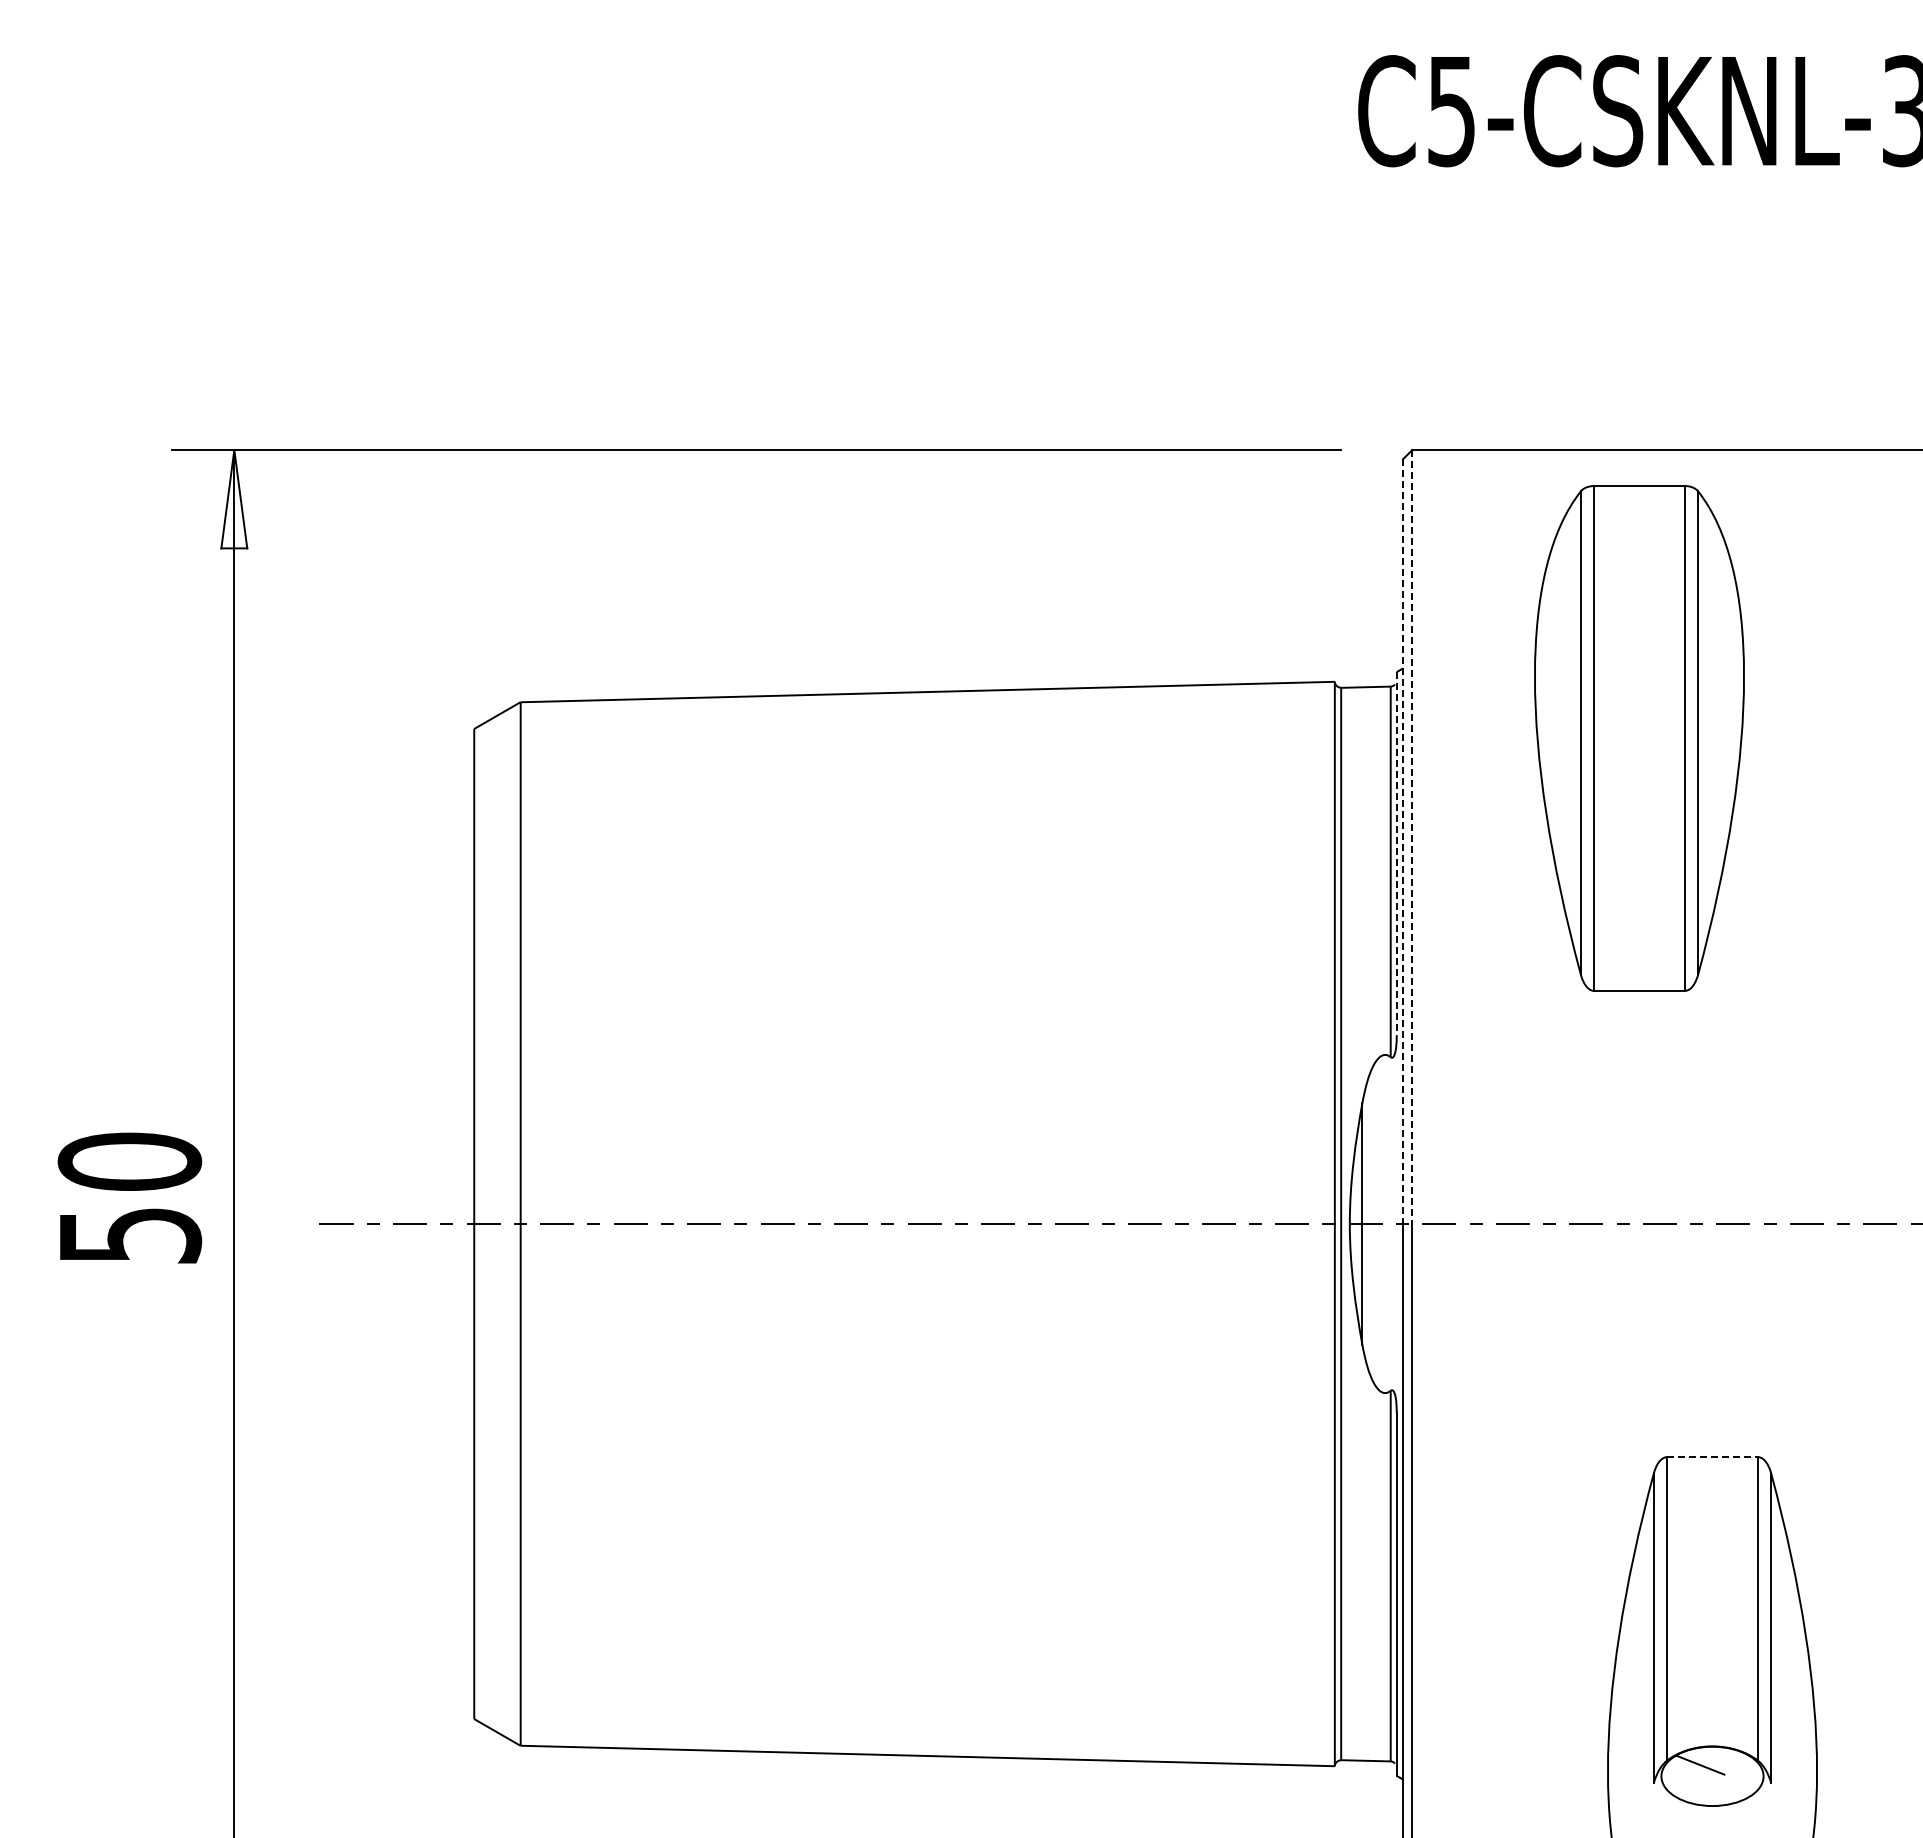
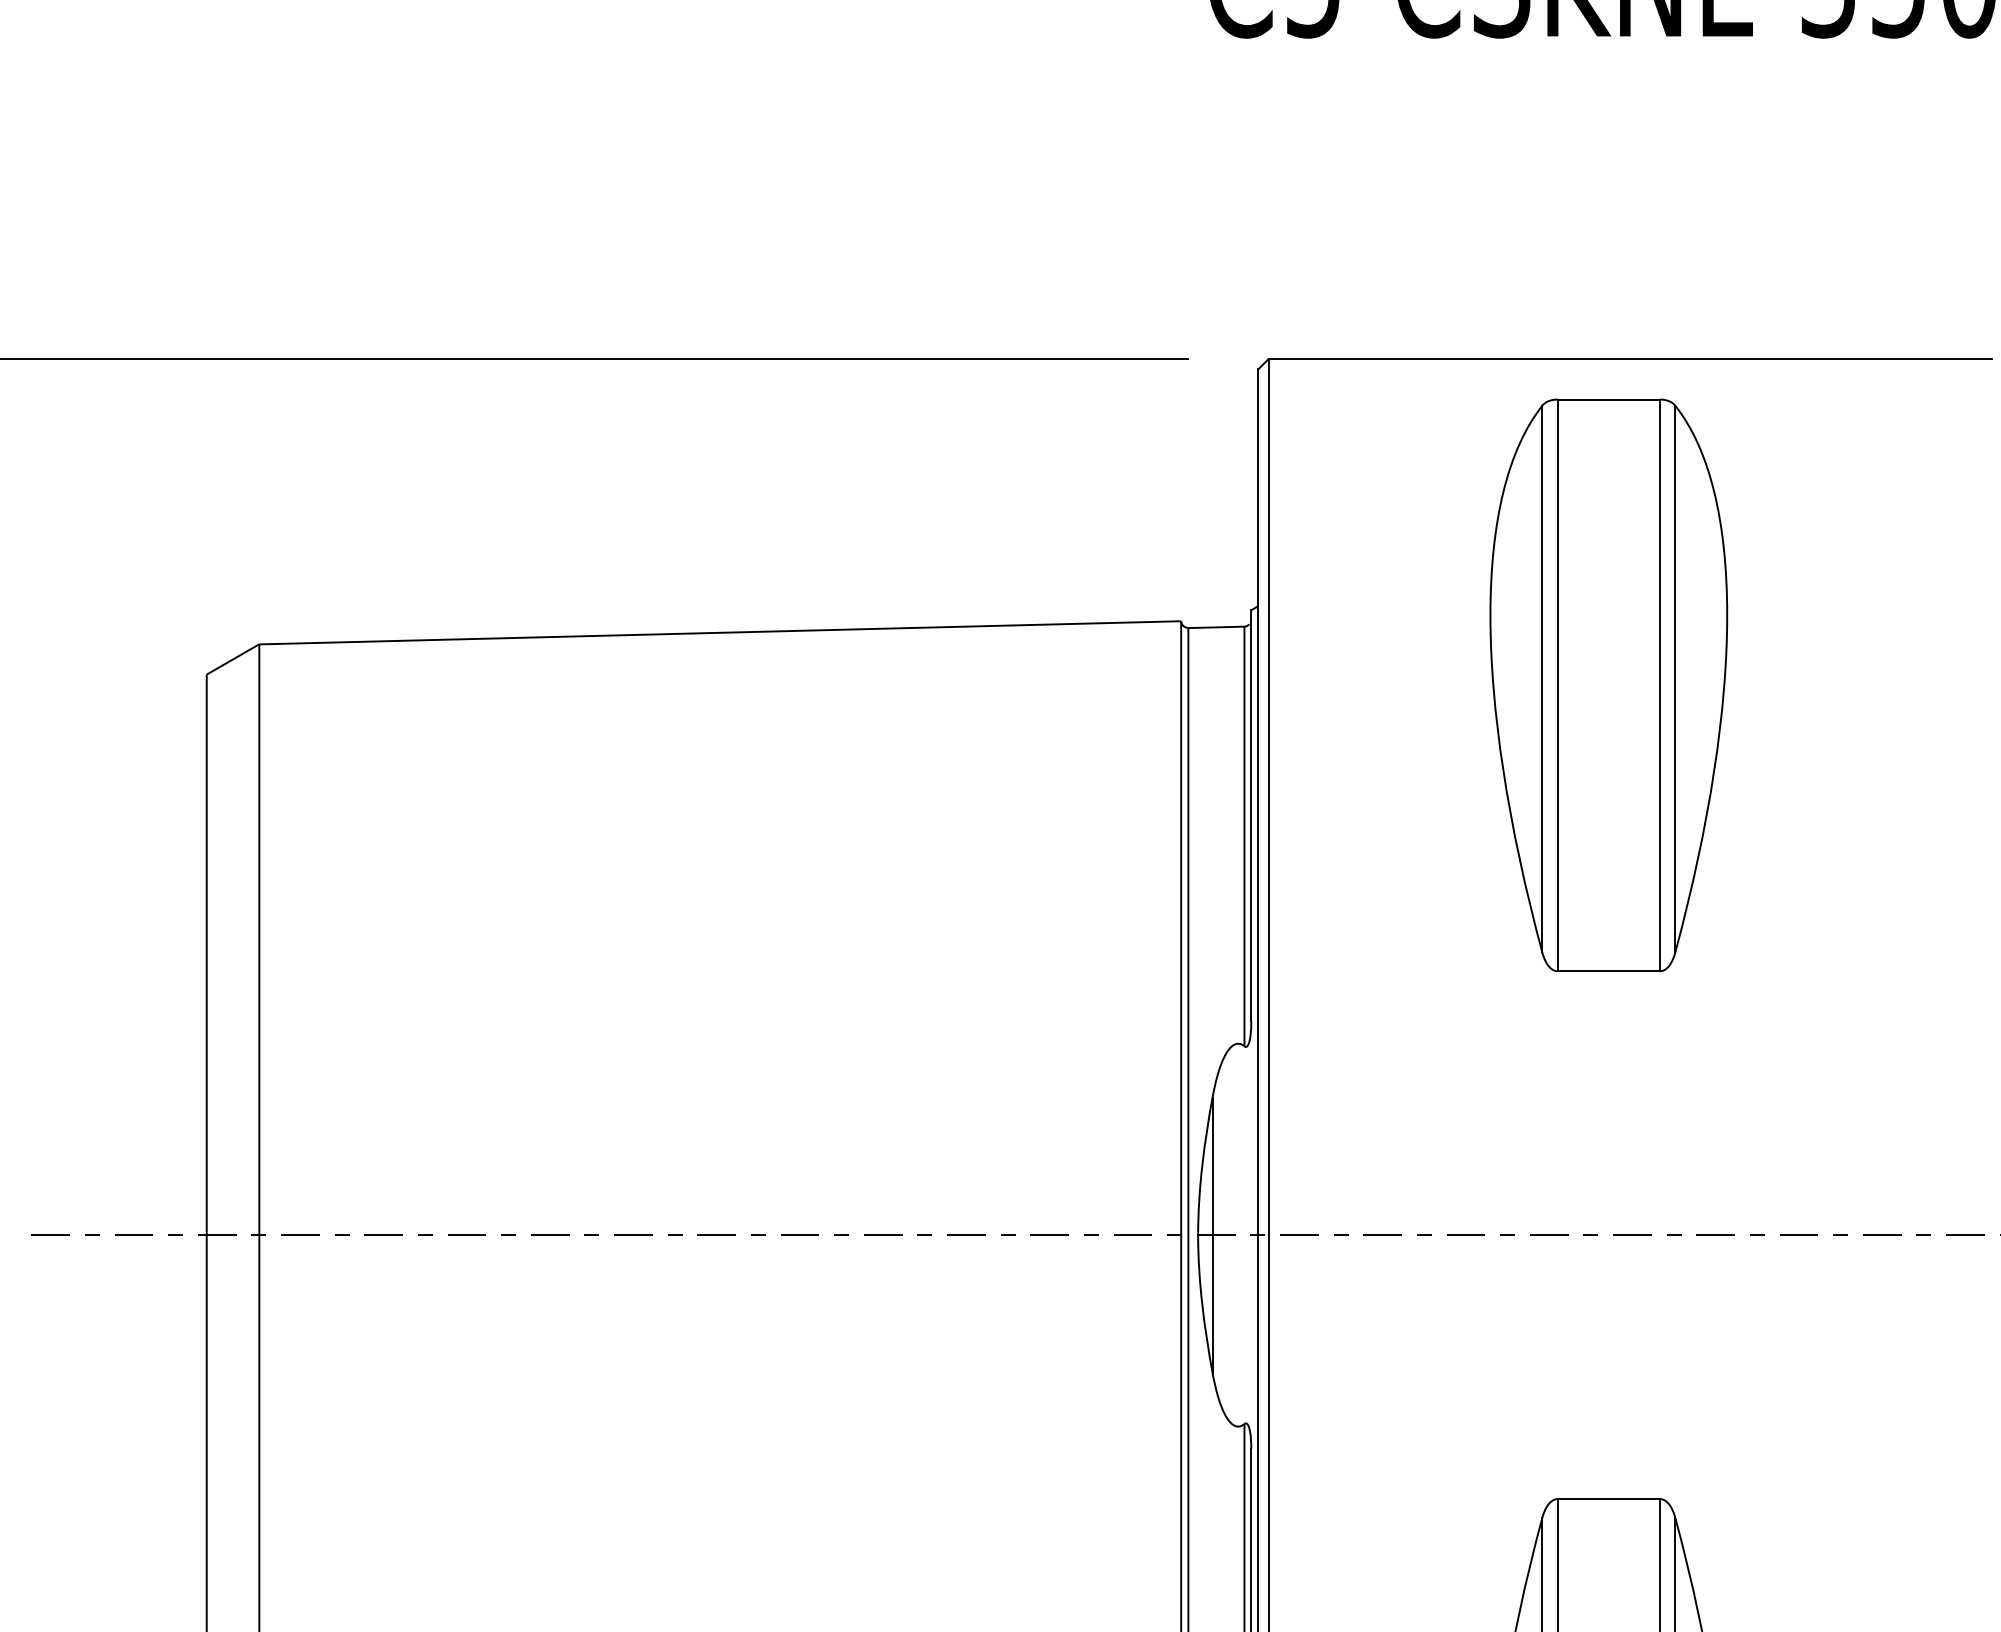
part: (1639, 738) -> (1608, 685), moved
line: (1412, 837) -> (1269, 797), dashed -> solid
line: (1402, 842) -> (1257, 803), dashed -> solid
line: (1396, 853) -> (1251, 815), dashed -> solid
line: (1713, 1457) -> (1609, 1499), dashed -> solid

